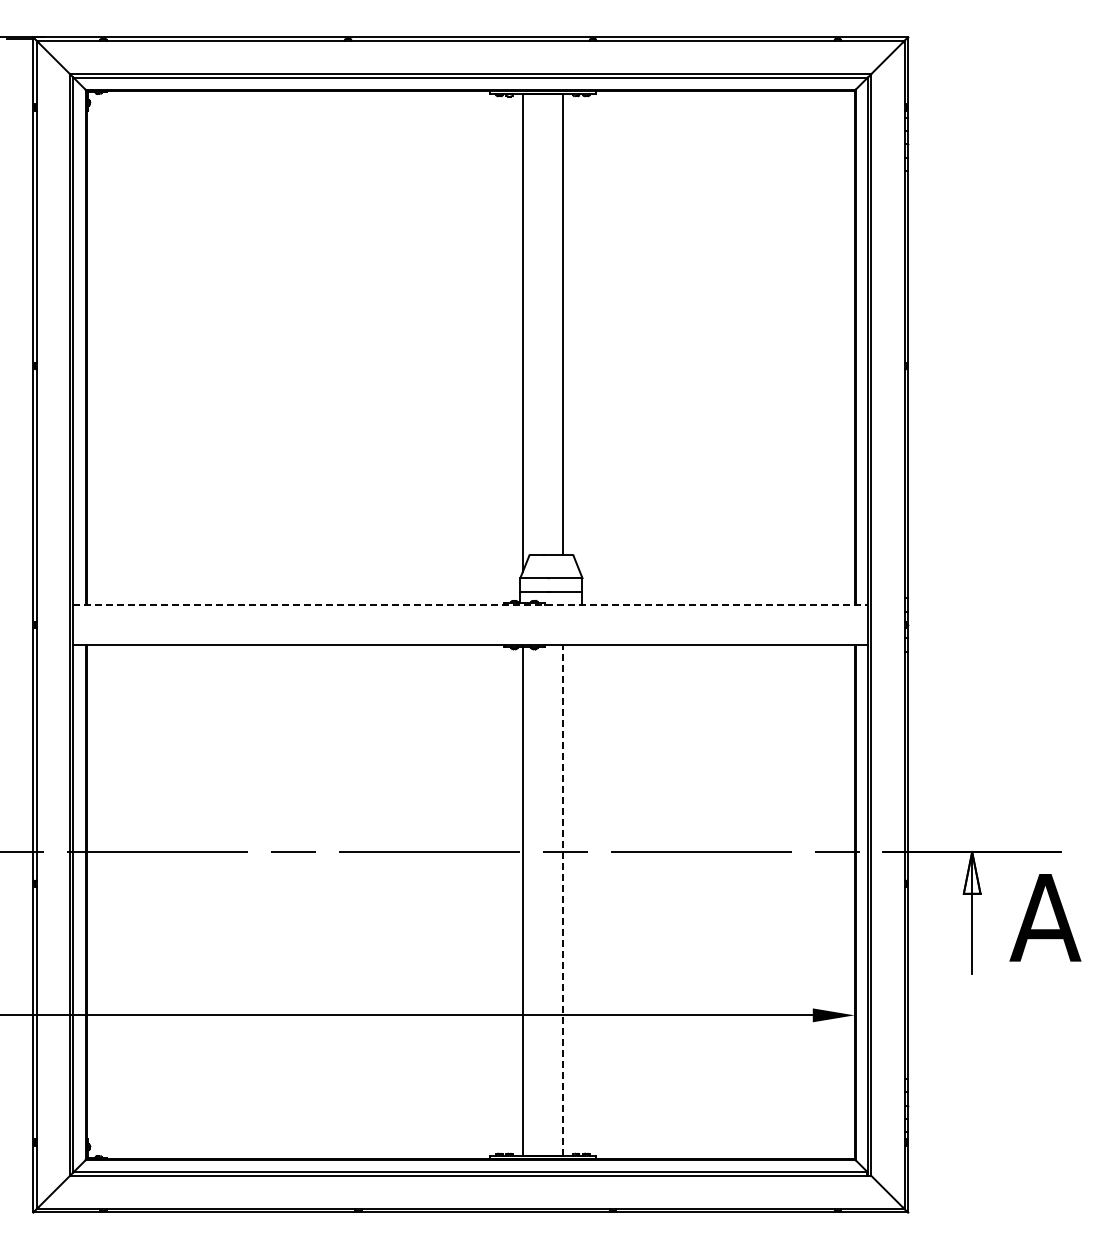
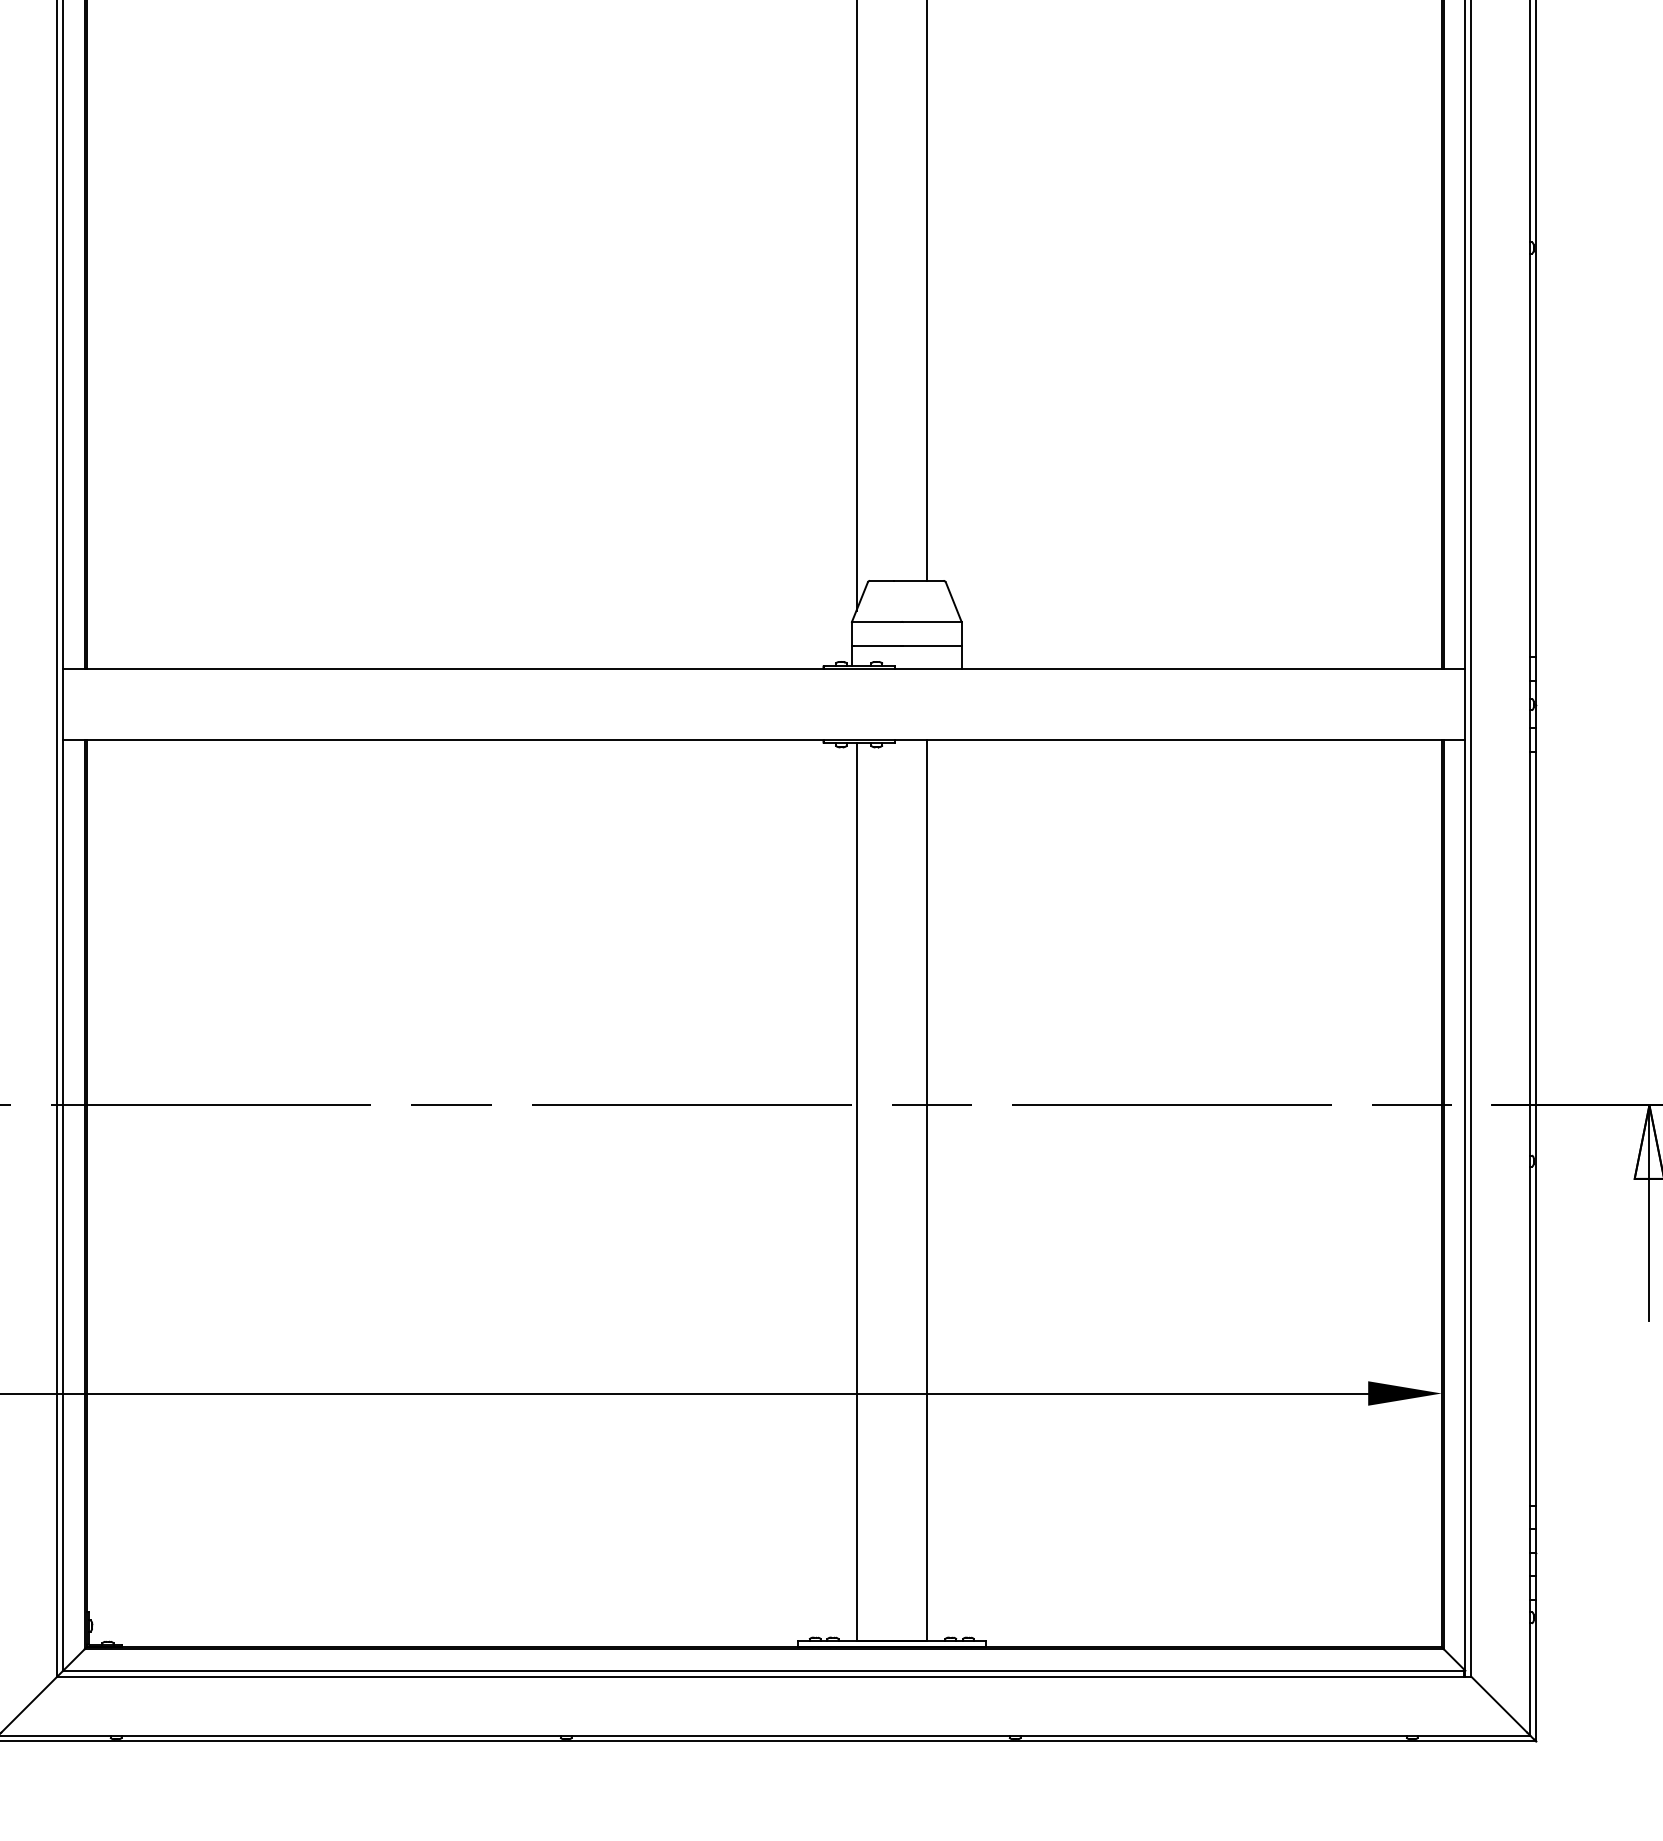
line: (471, 604) -> (765, 668), dashed -> solid
line: (562, 899) -> (926, 1189), dashed -> solid

